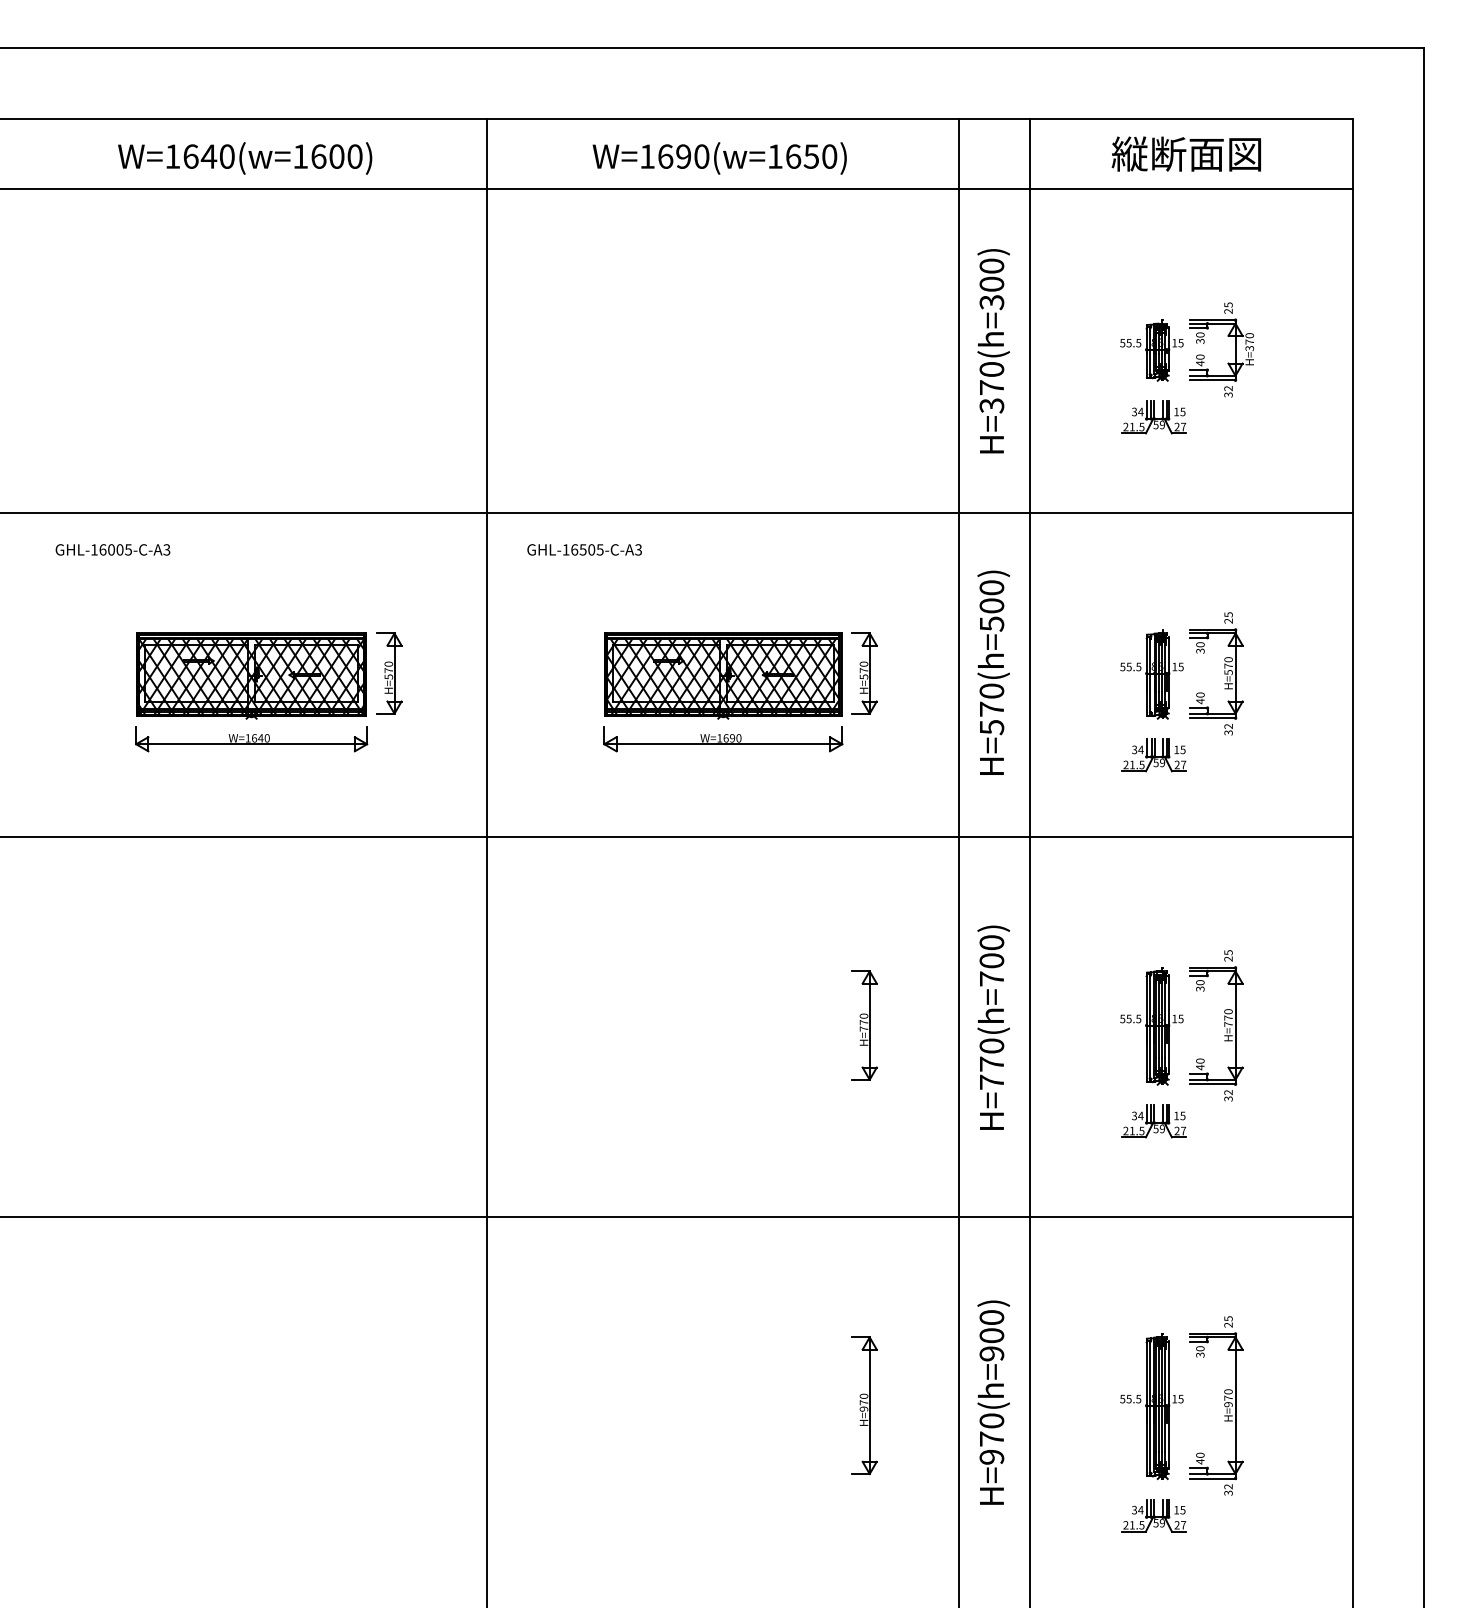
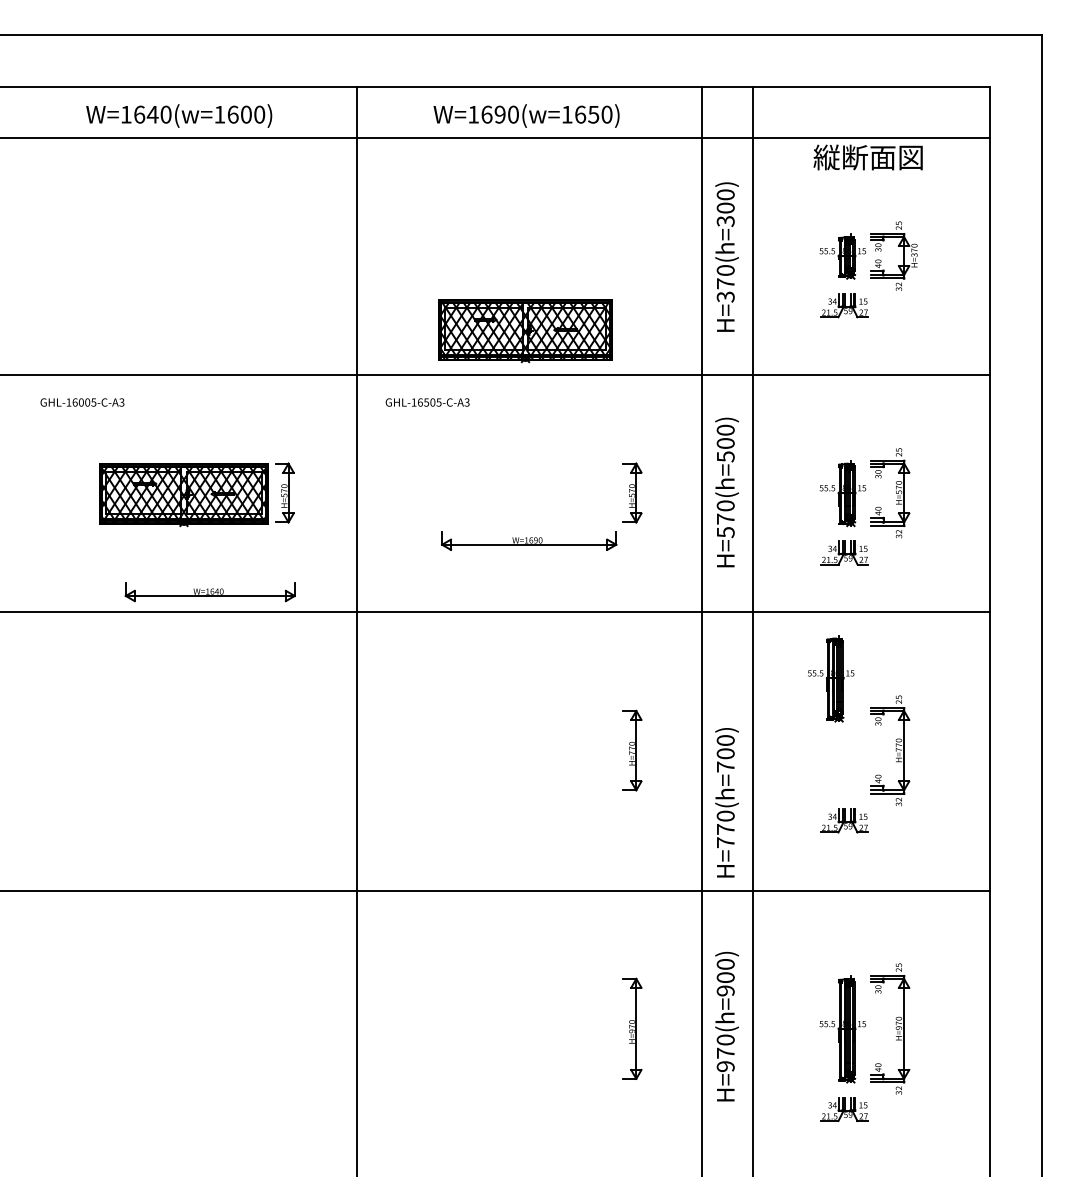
text: (1185, 153) -> (867, 157), moved
part: (723, 675) -> (525, 330), moved
part: (251, 739) -> (210, 592), moved
part: (1151, 1026) -> (830, 678), moved
text: (993, 1027) -> (726, 802), moved

